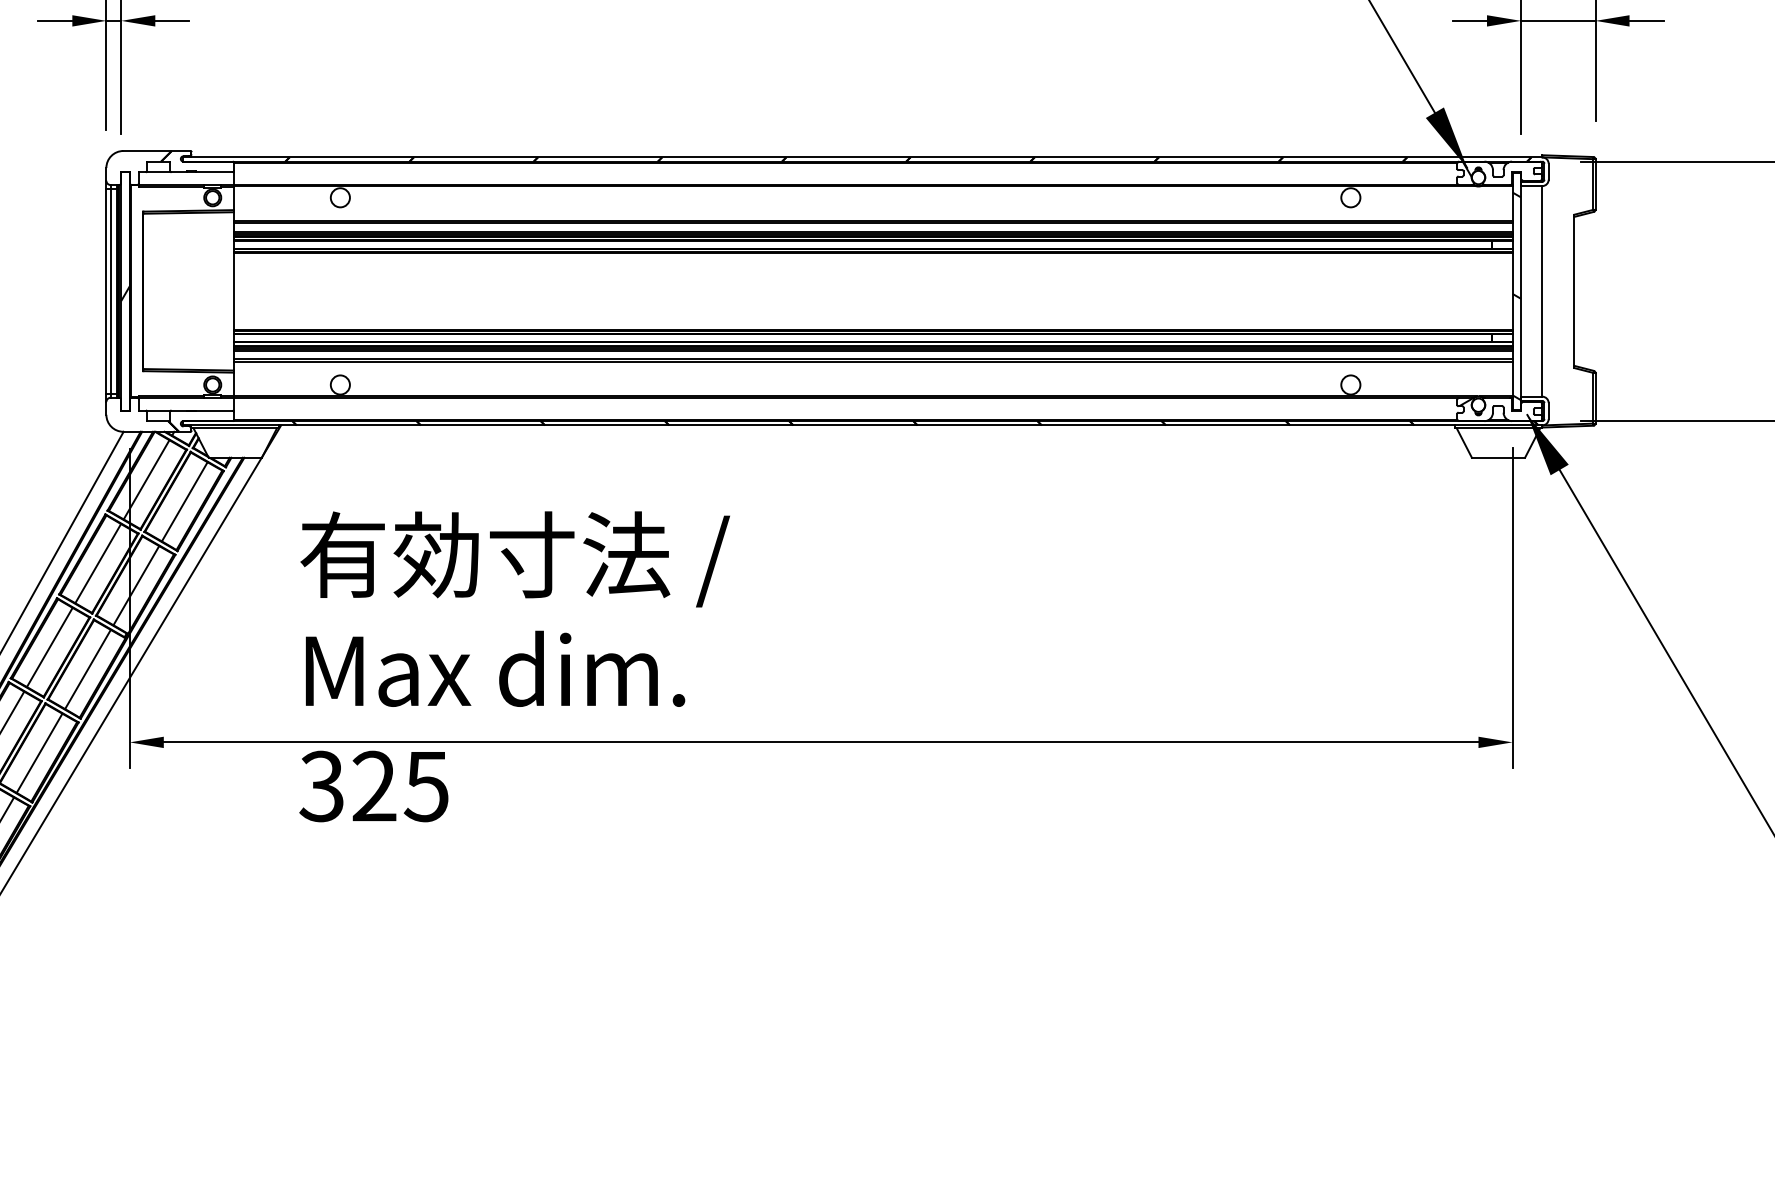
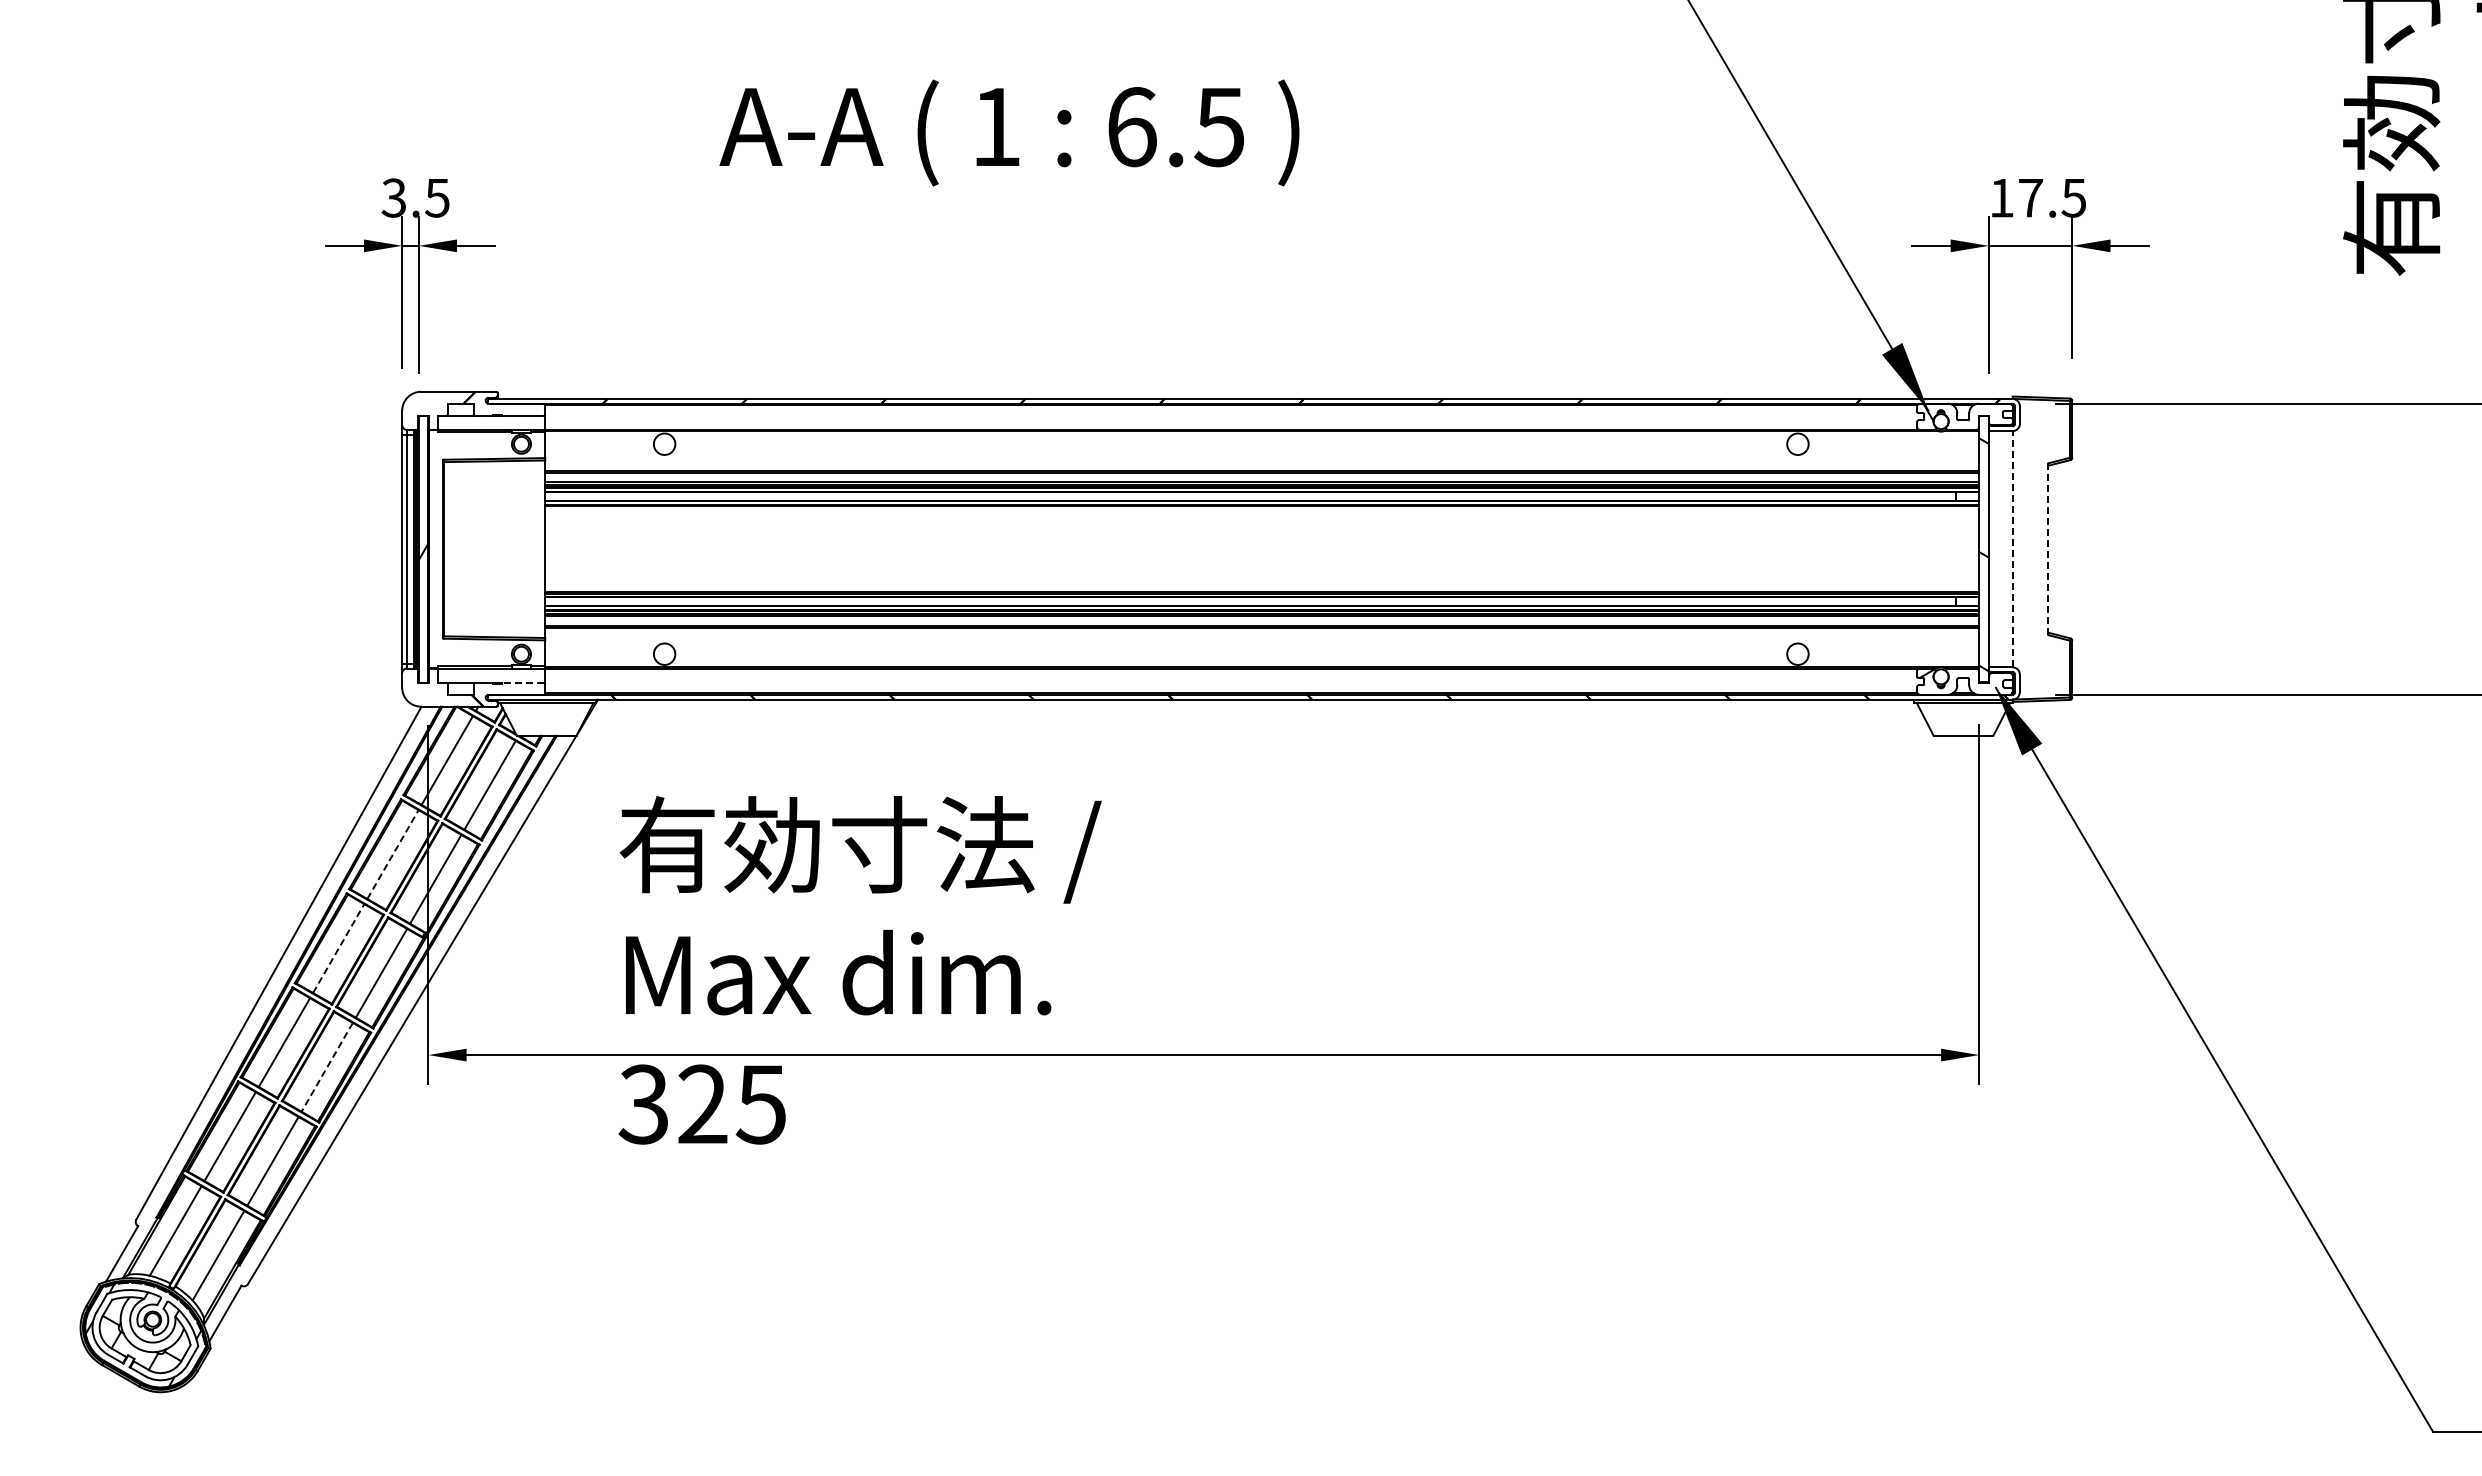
line: (1542, 290) -> (2012, 548), solid -> dashed
line: (1574, 291) -> (2048, 549), solid -> dashed
line: (214, 410) -> (523, 682), solid -> dashed
line: (98, 563) -> (393, 854), solid -> dashed
line: (49, 647) -> (338, 948), solid -> dashed
line: (38, 753) -> (326, 1067), solid -> dashed

